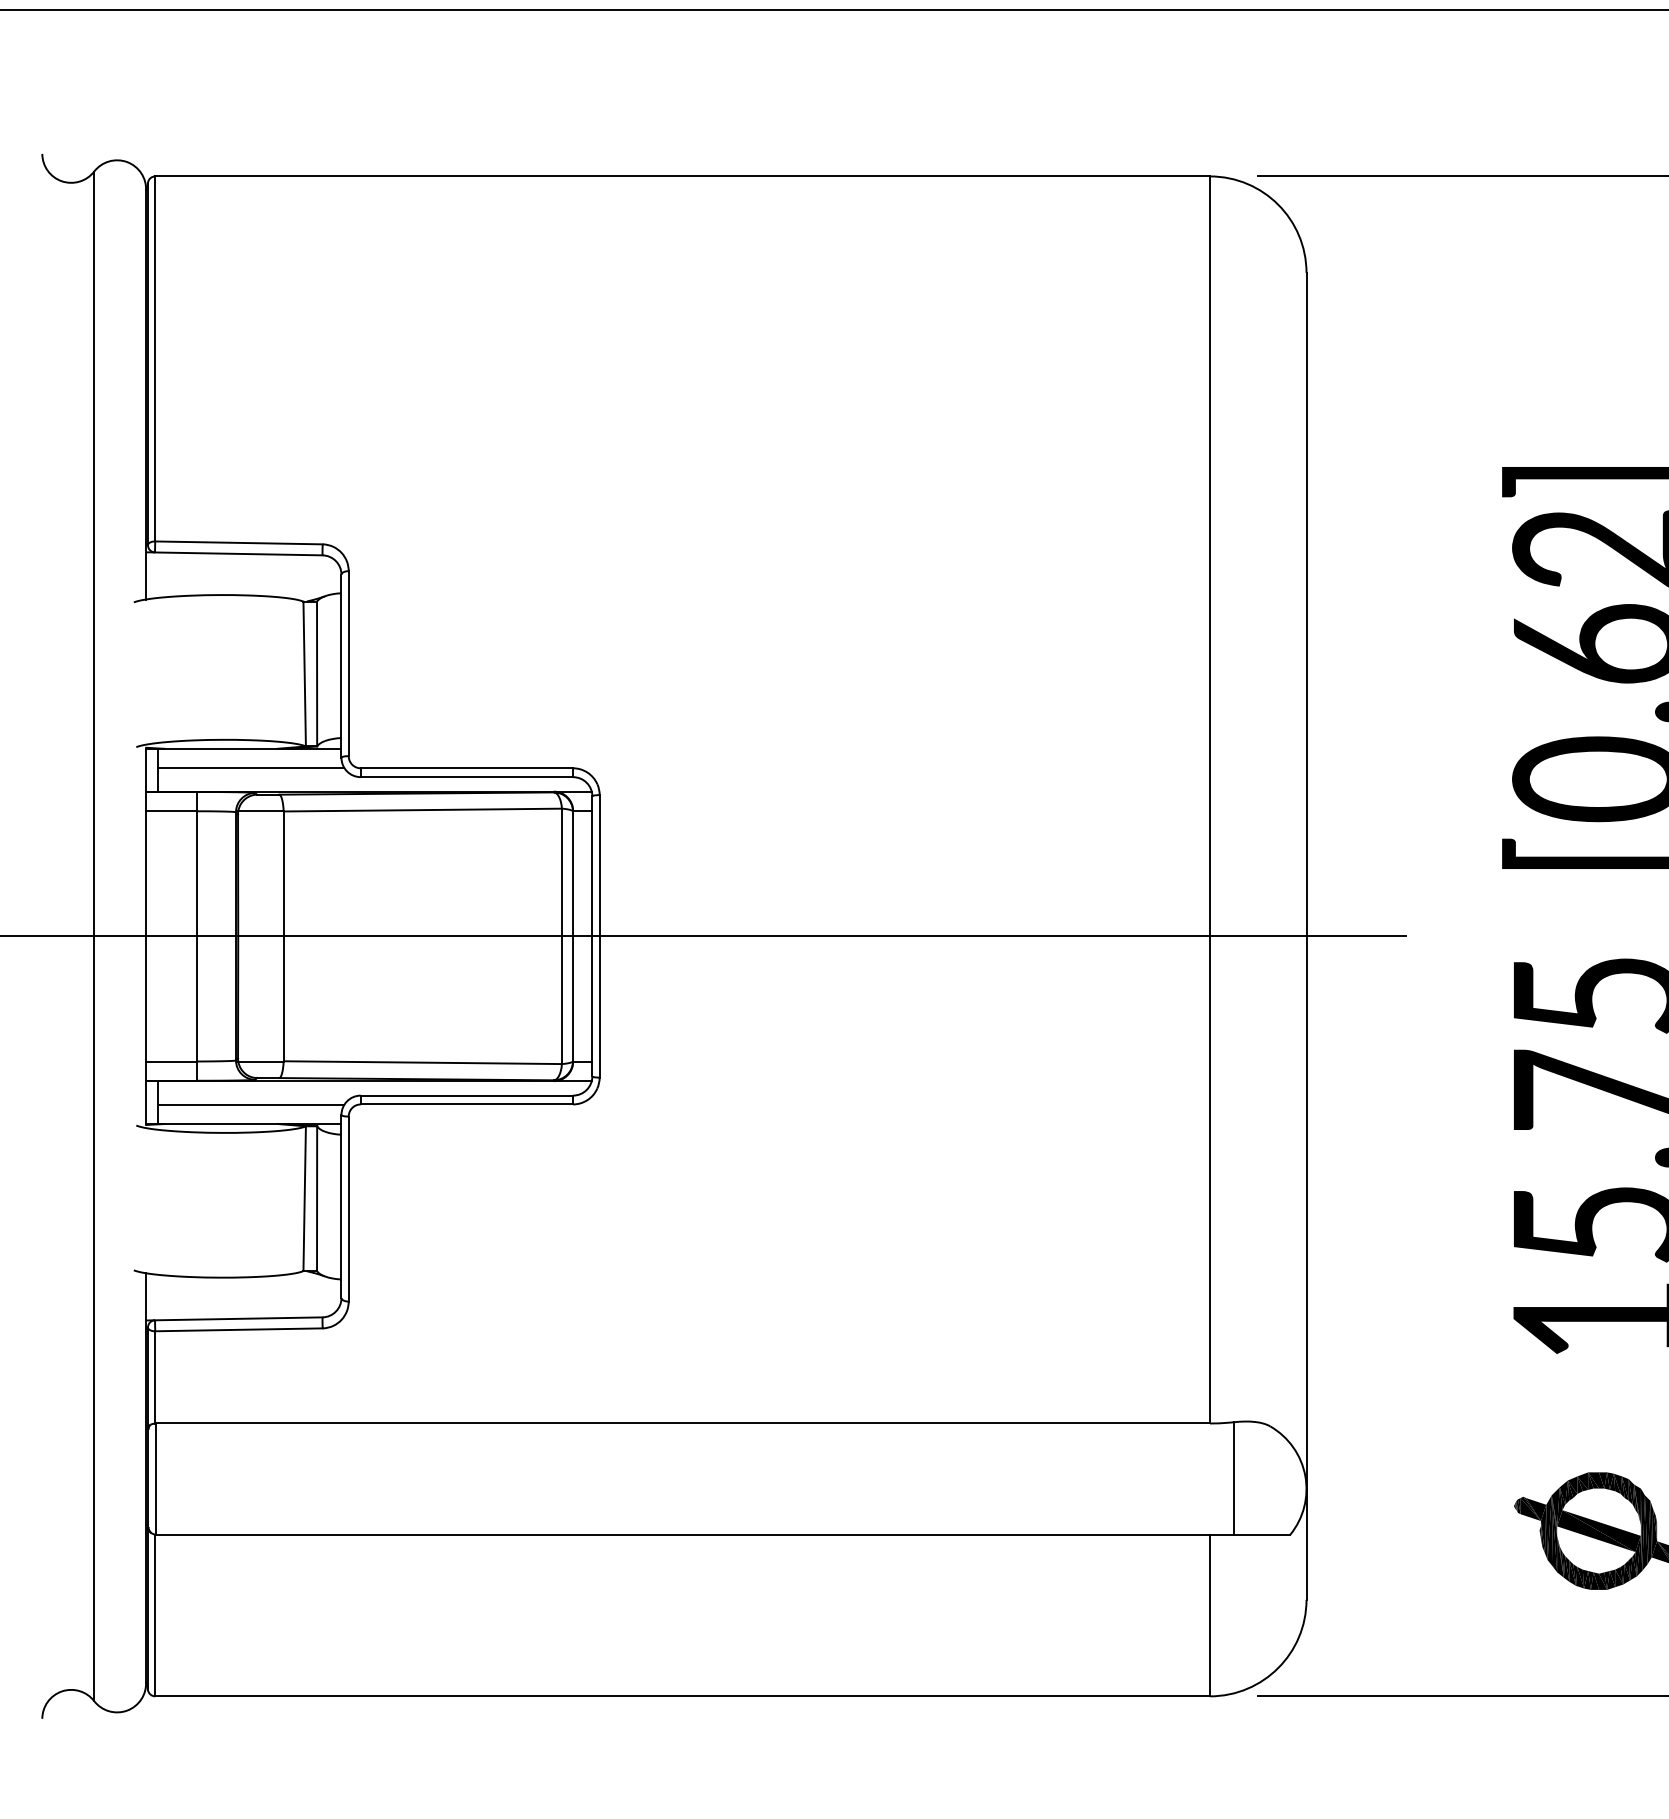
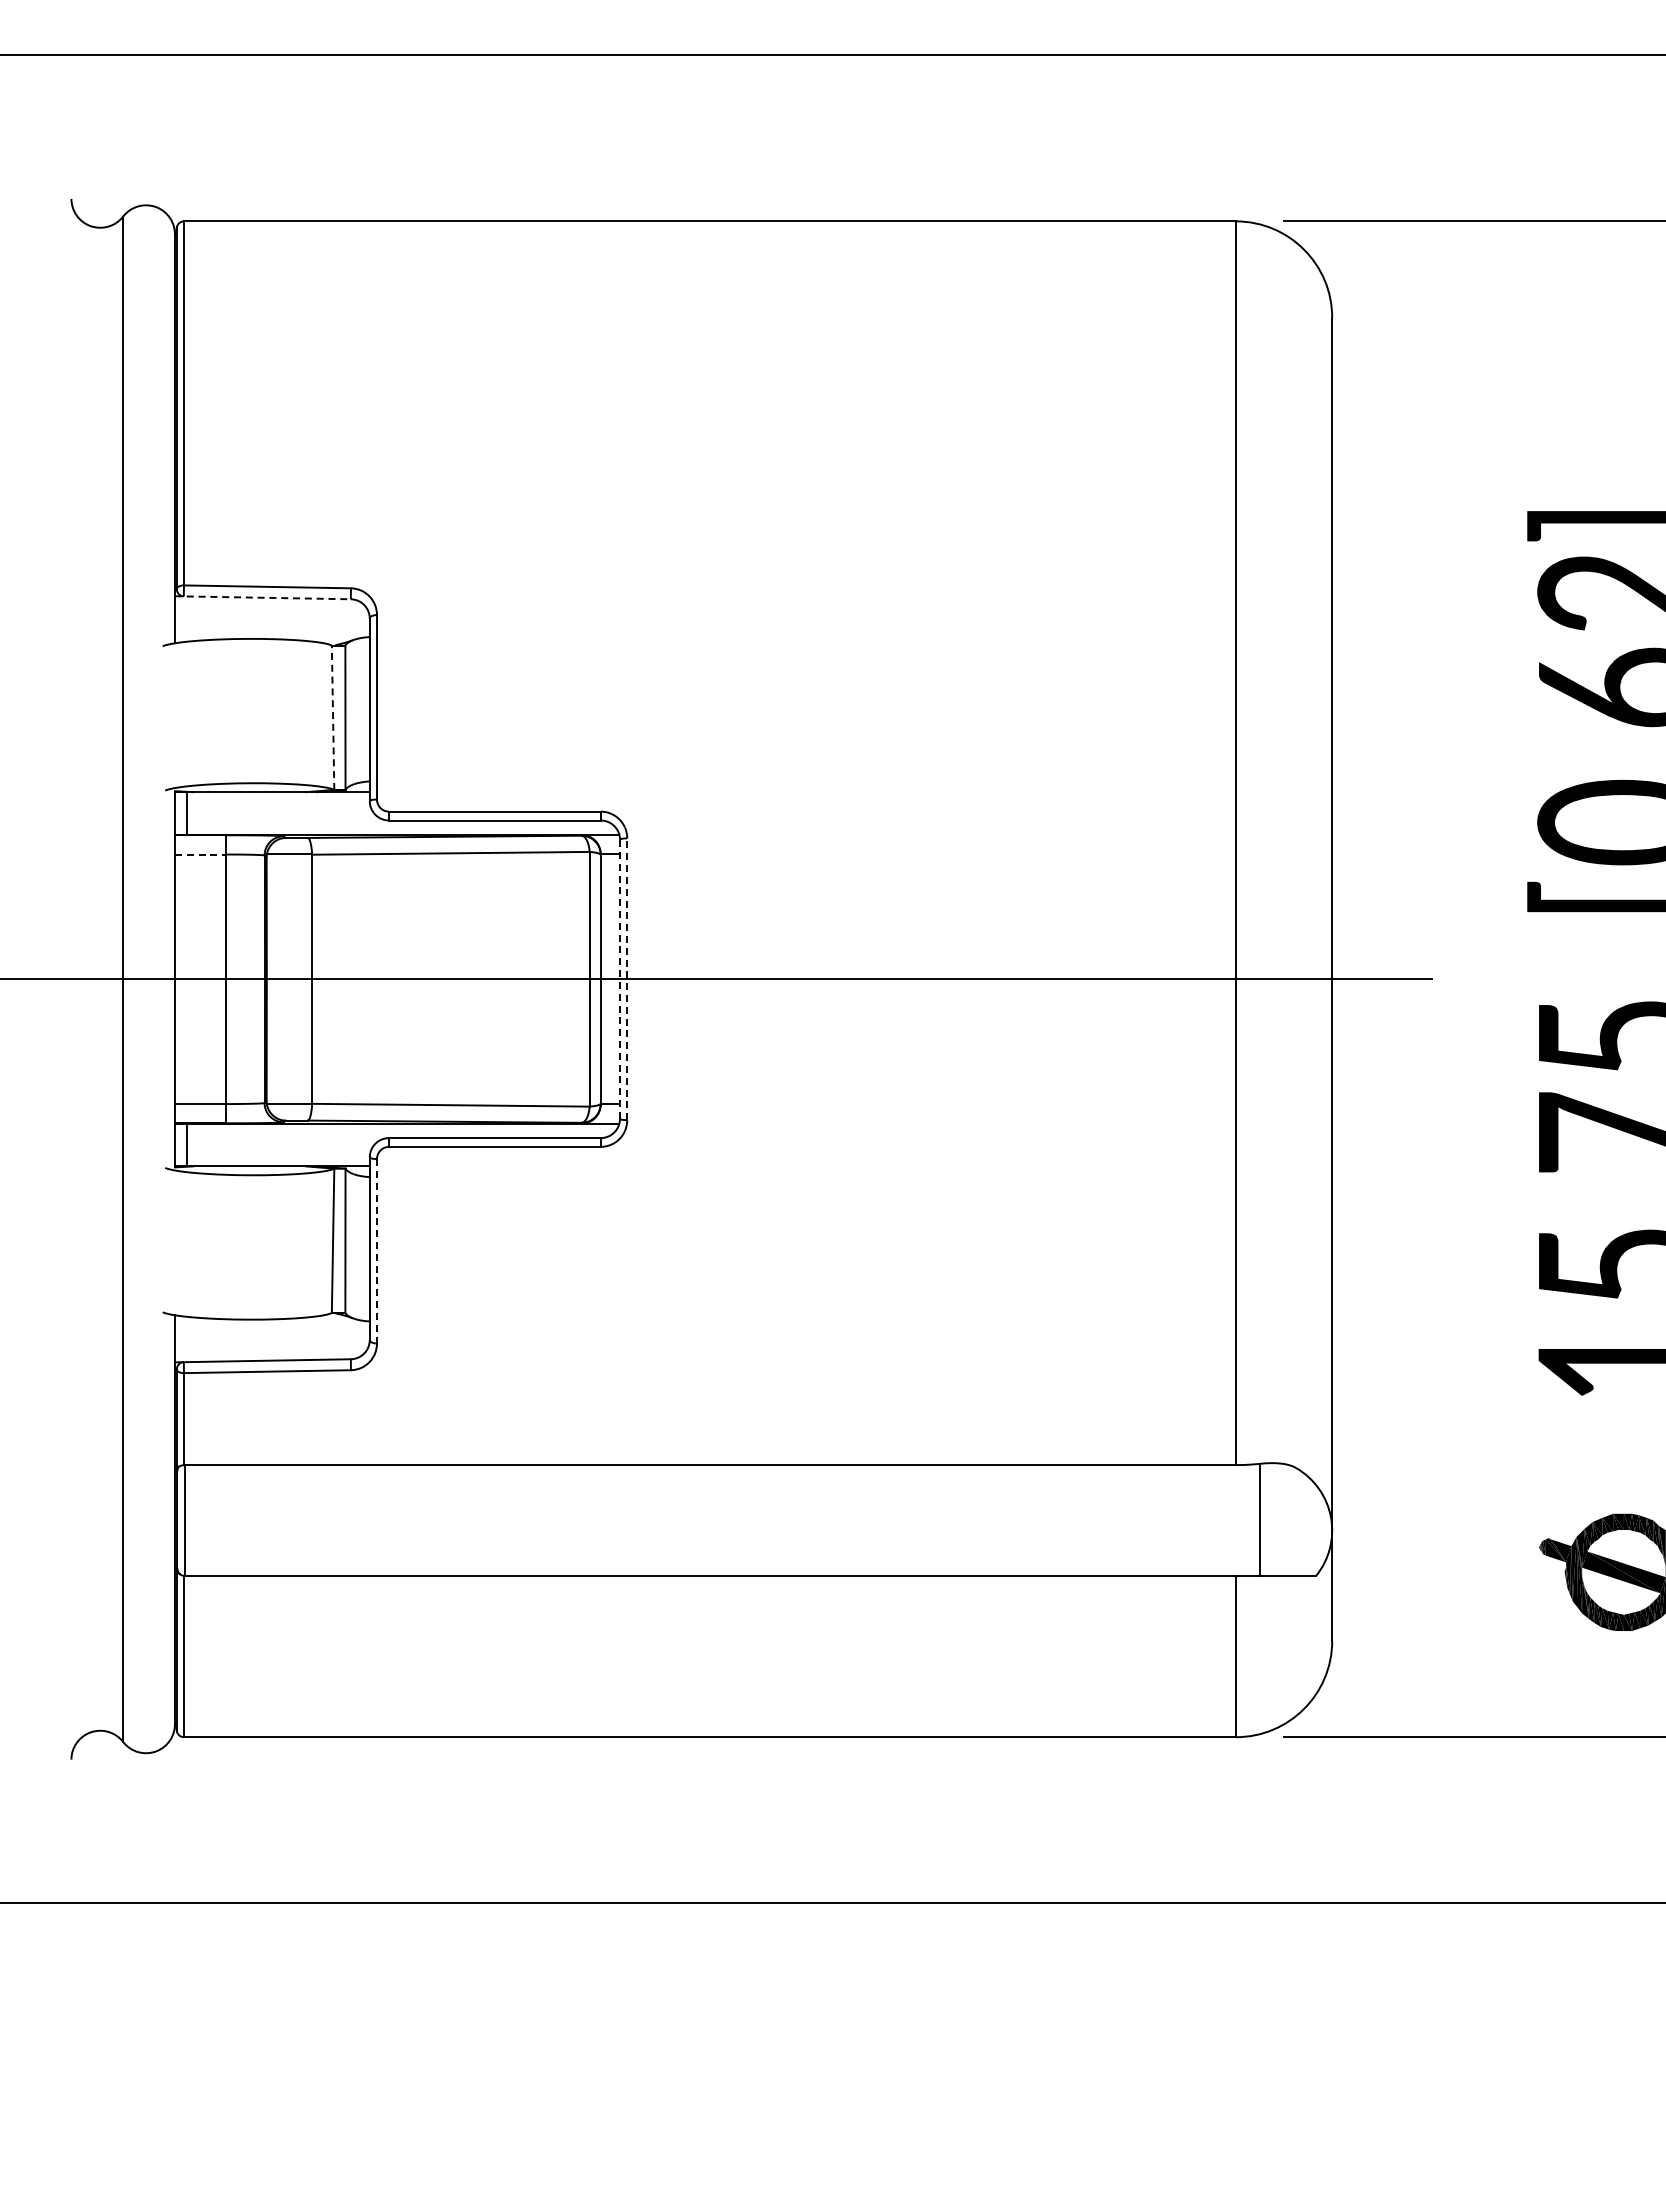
line: (233, 553) -> (262, 597), solid -> dashed
line: (305, 673) -> (333, 717), solid -> dashed
line: (250, 767) -> (279, 810), removed
line: (171, 811) -> (200, 854), solid -> dashed
line: (592, 936) -> (620, 979), solid -> dashed
line: (599, 936) -> (627, 979), solid -> dashed
line: (250, 1105) -> (279, 1147), removed
line: (349, 1208) -> (377, 1250), solid -> dashed

